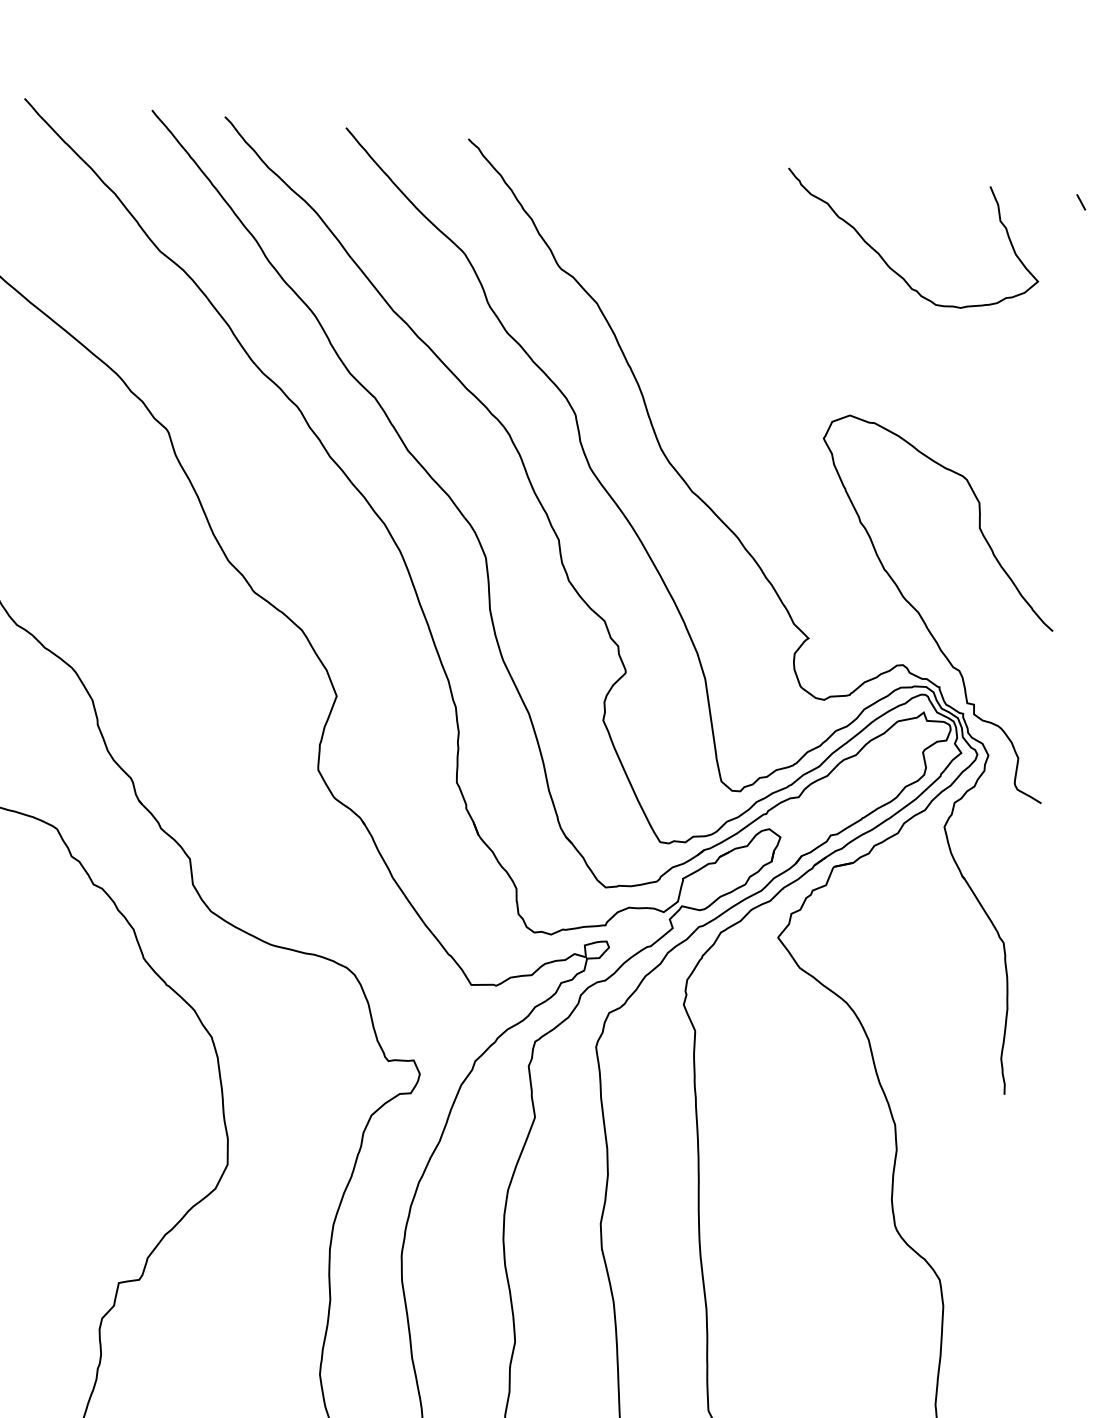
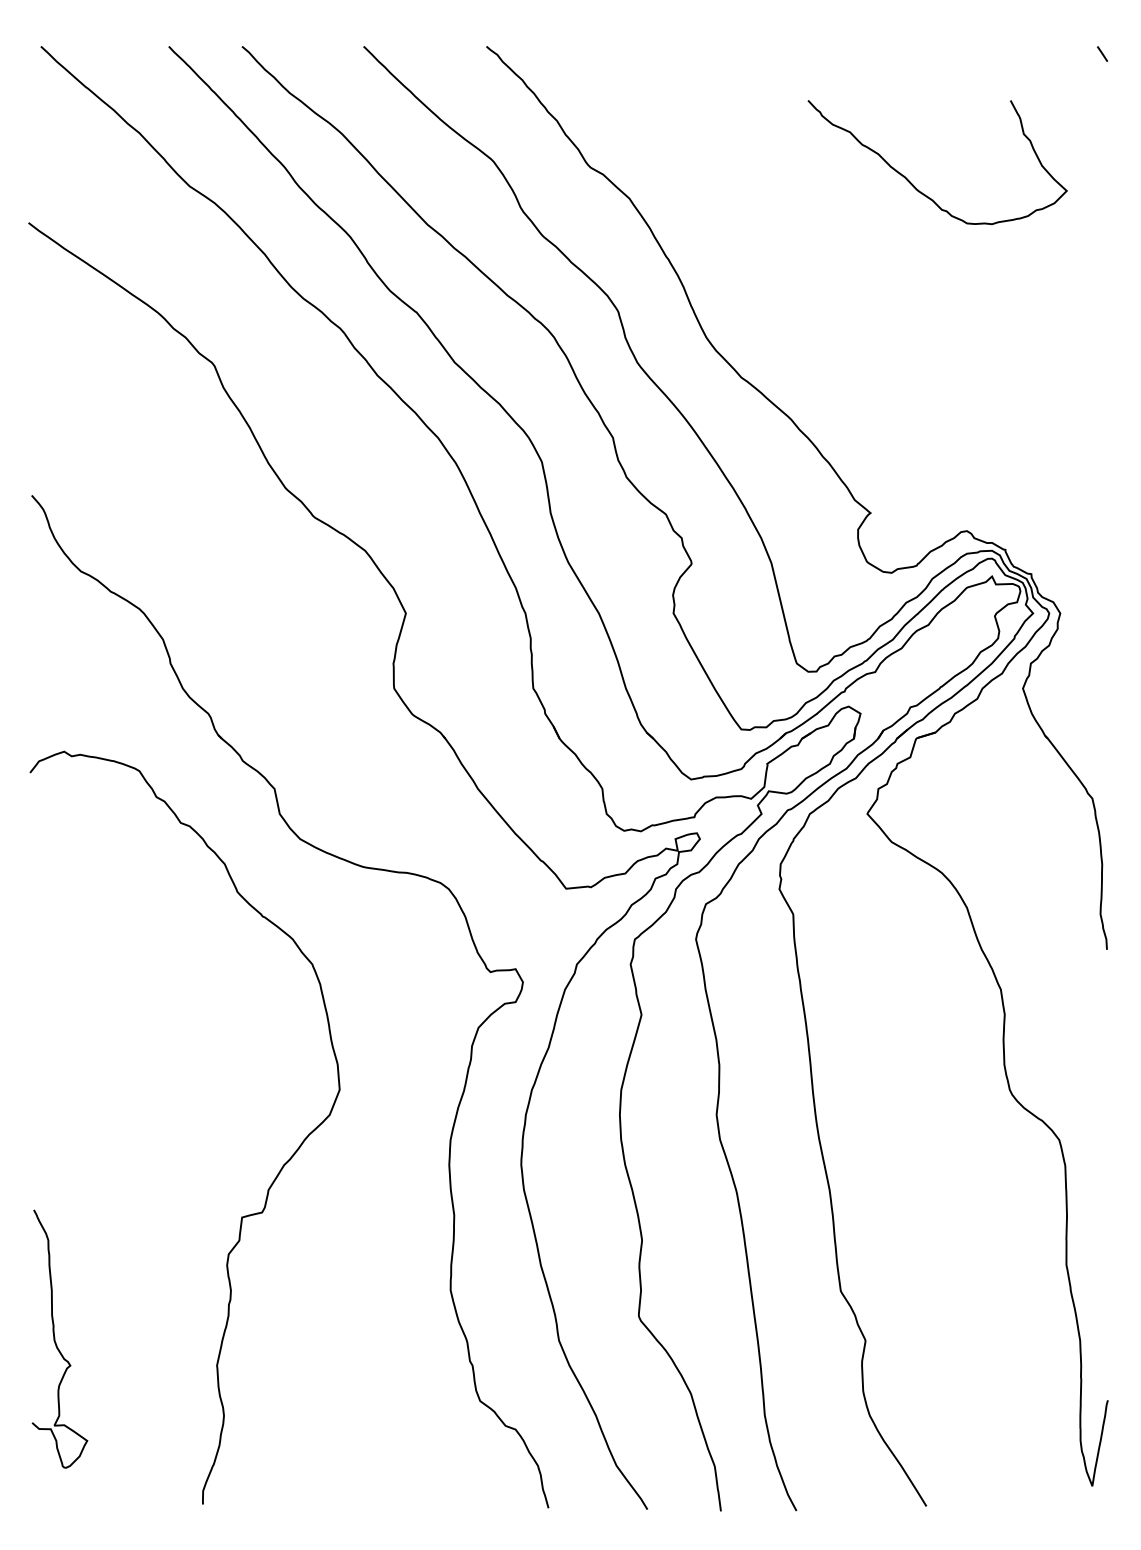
curve: (886, 262) -> (914, 185), moved
curve: (921, 614) -> (980, 479), removed

